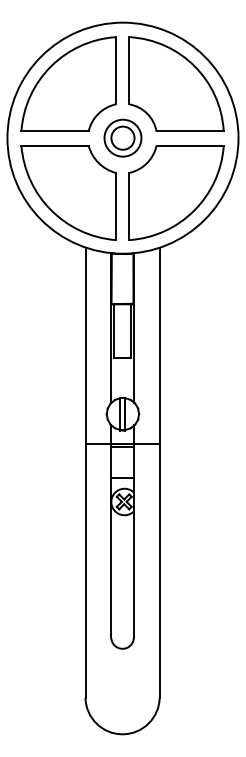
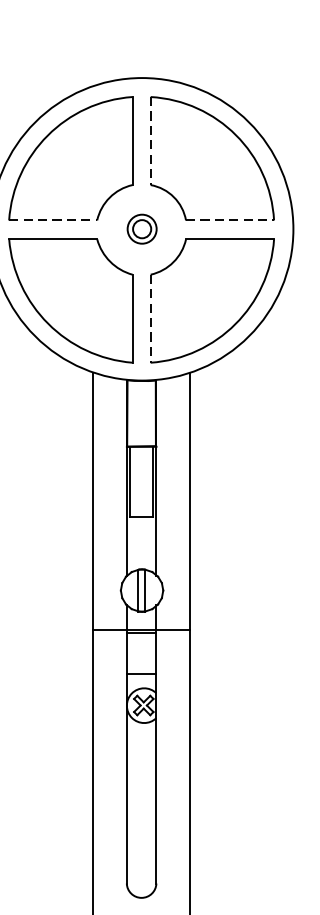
line: (129, 70) -> (150, 140), solid -> dashed
line: (55, 131) -> (53, 220), solid -> dashed
line: (190, 131) -> (230, 220), solid -> dashed
part: (122, 137) -> (141, 228), size x0.6
line: (129, 206) -> (150, 318), solid -> dashed

